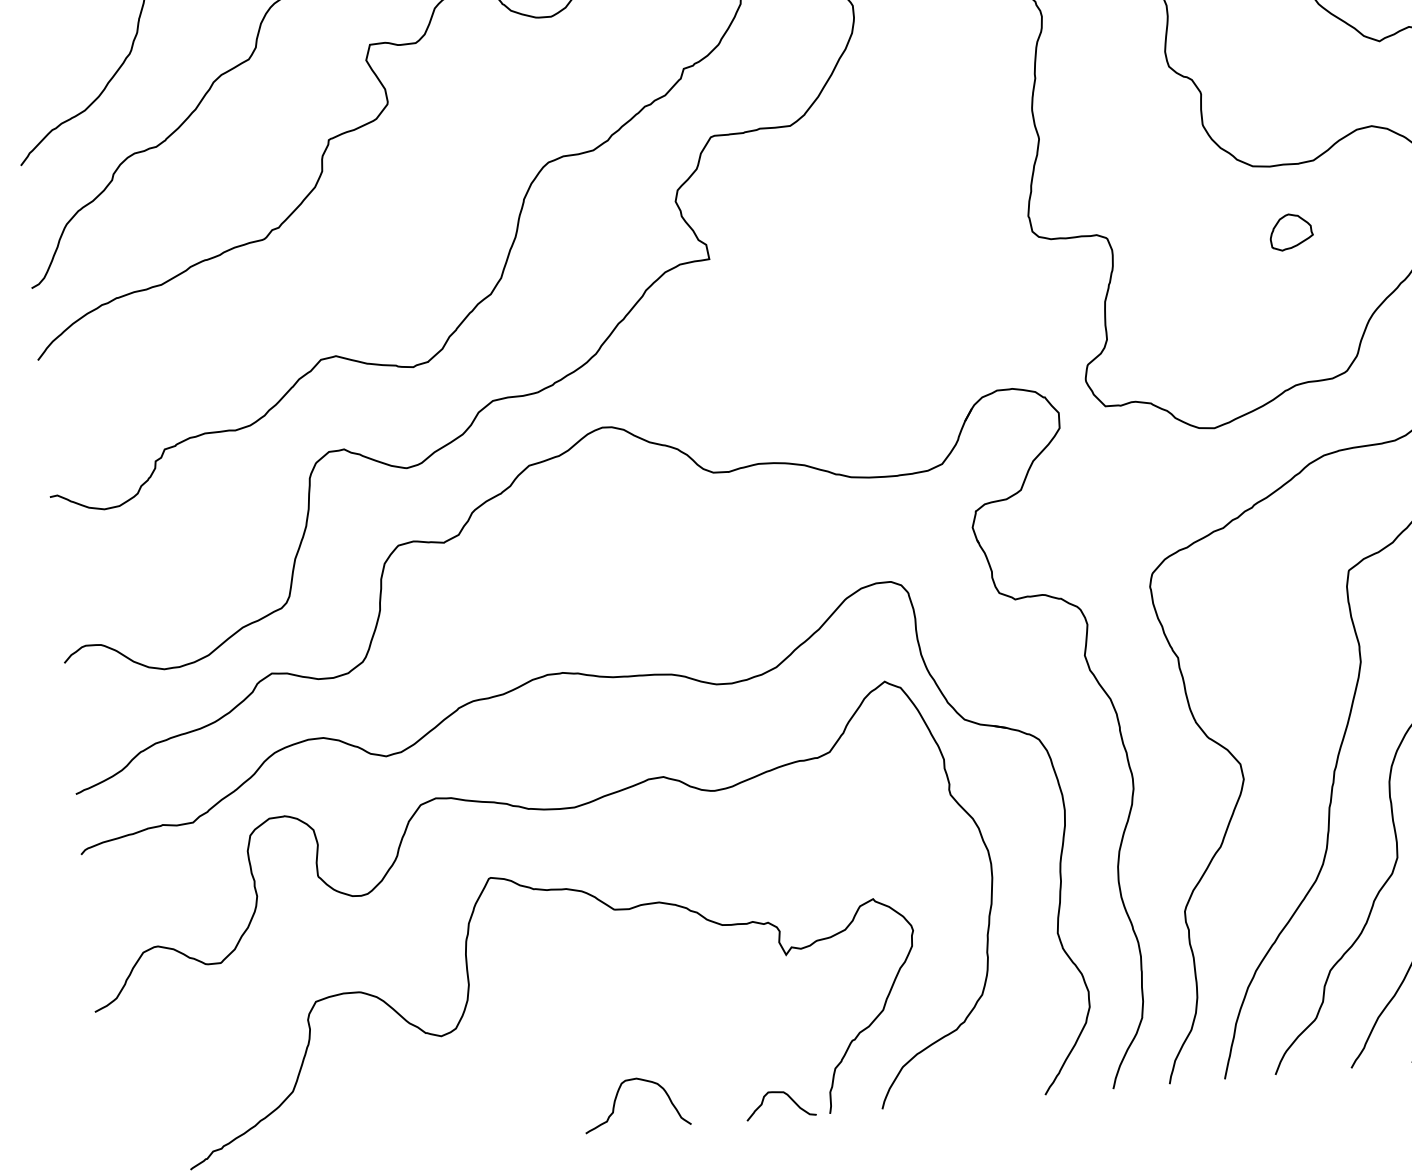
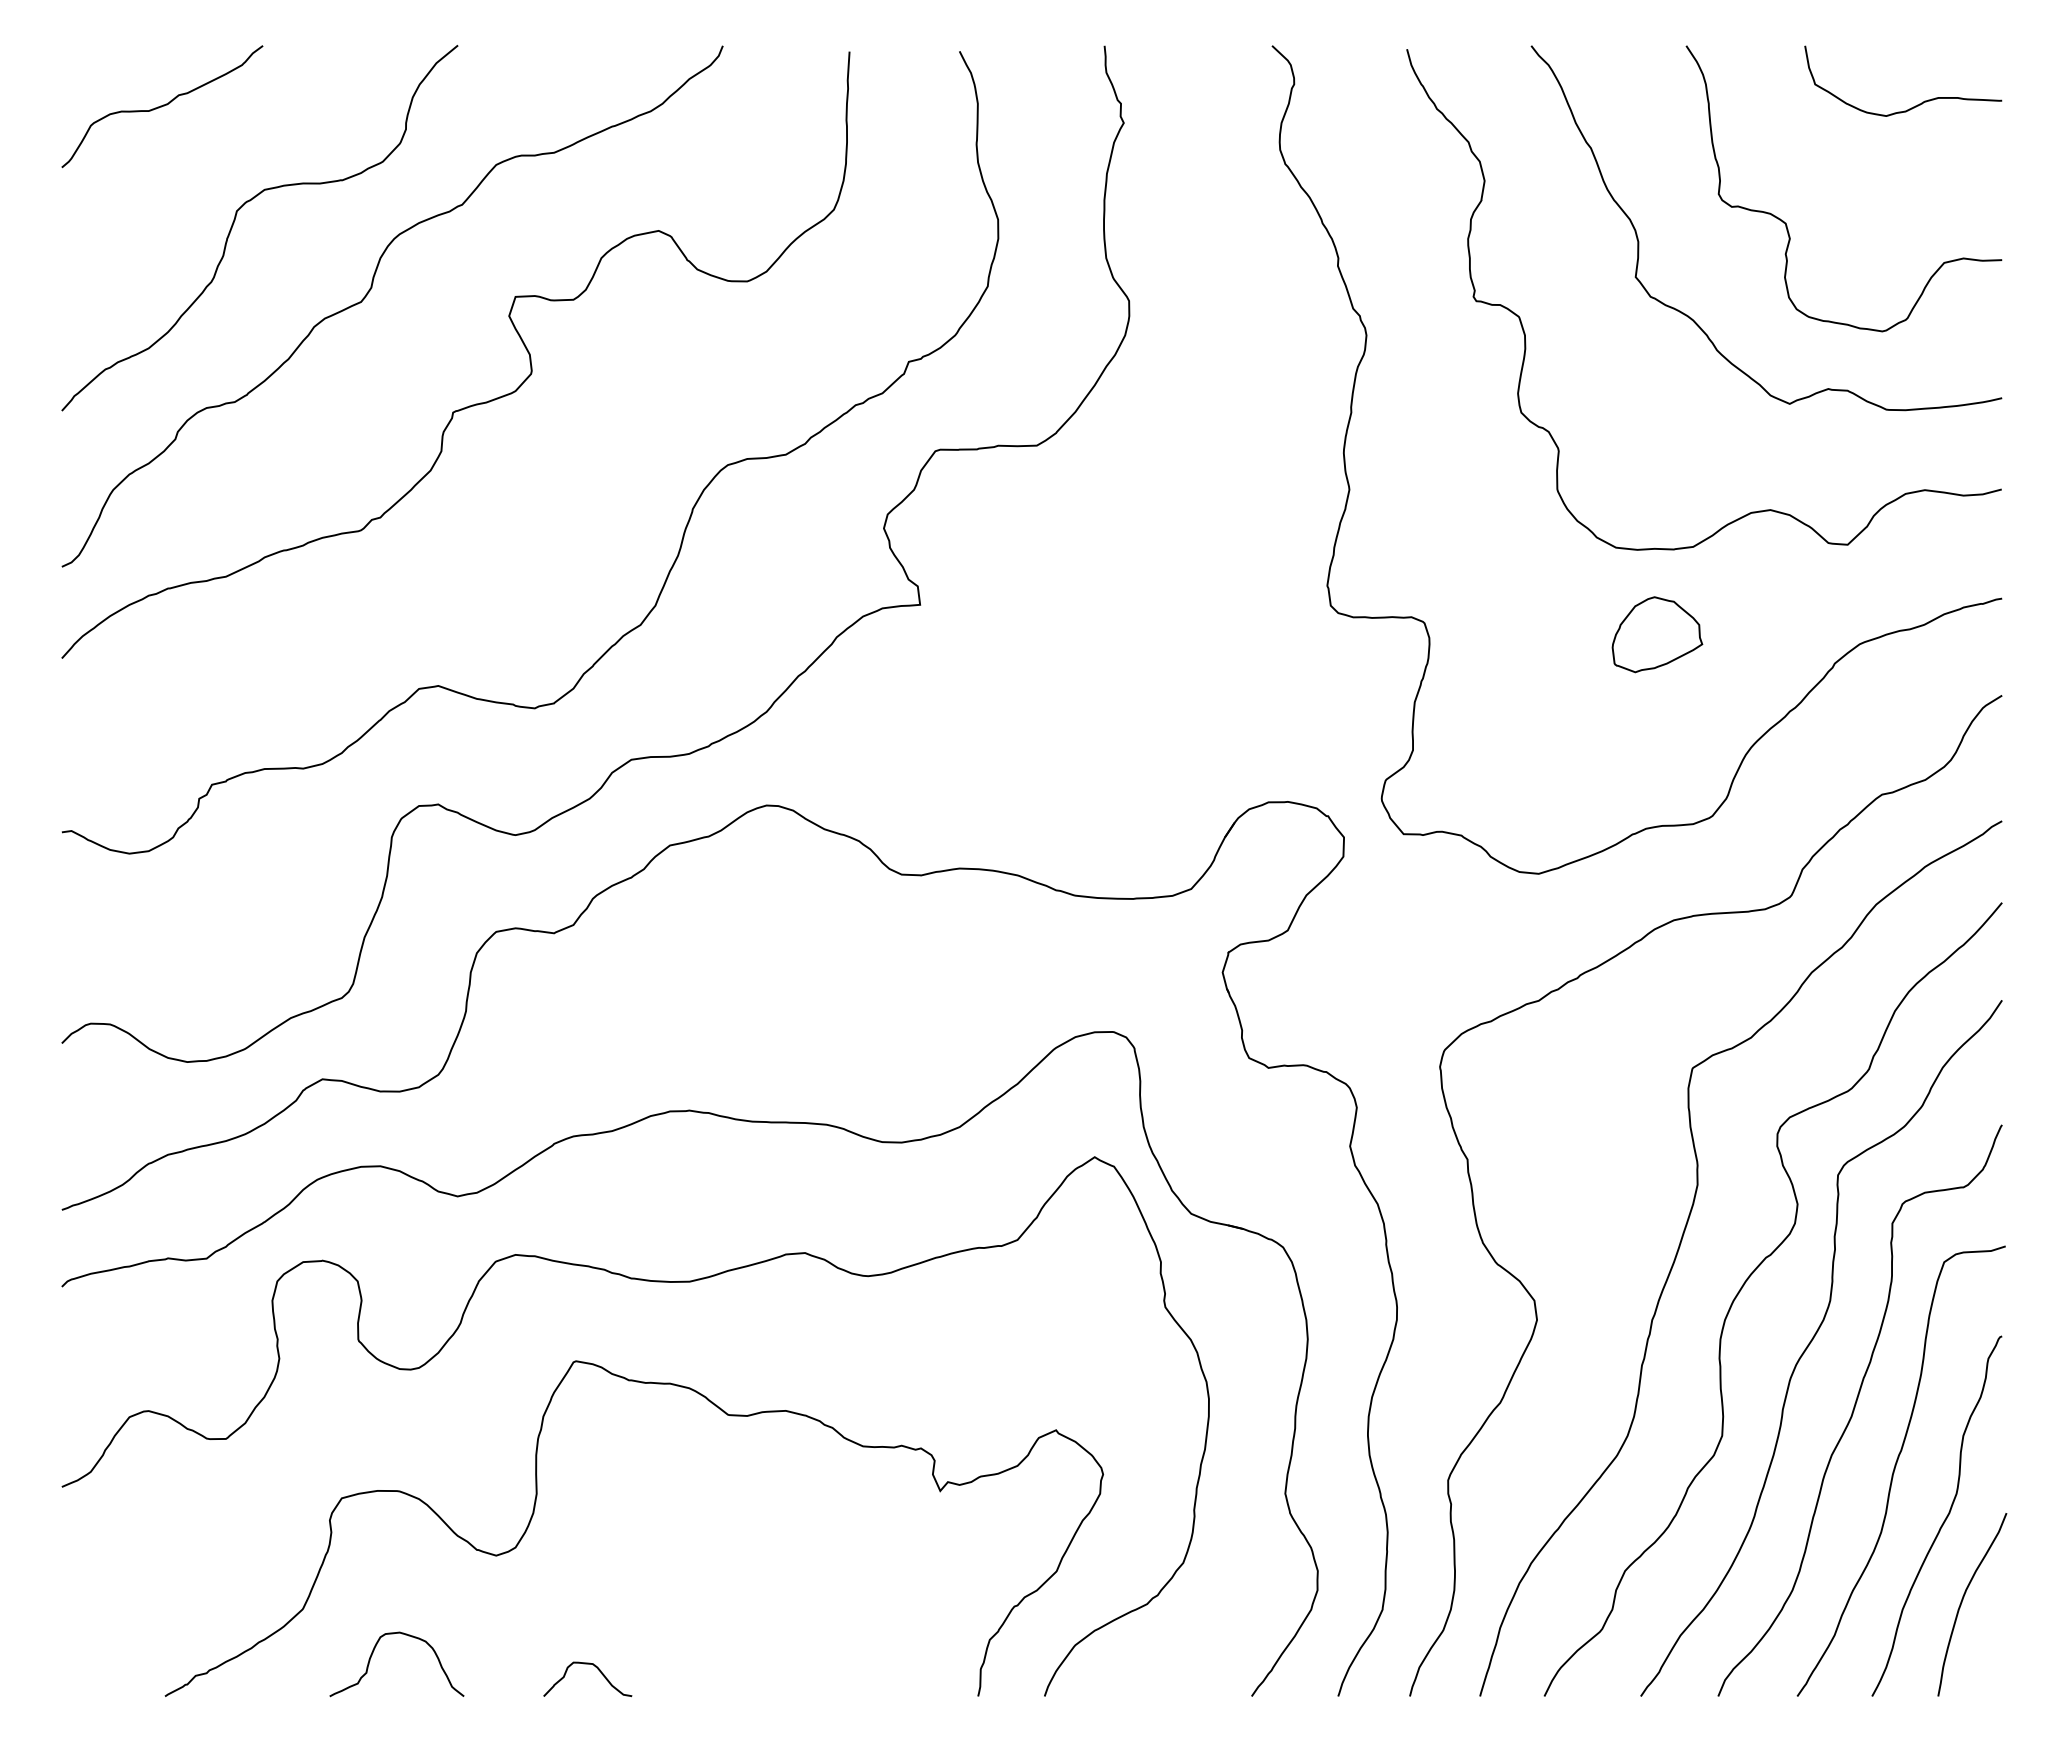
part: (1291, 231) -> (1657, 634), size x1.67
curve: (617, 1096) -> (373, 1653), moved
curve: (787, 1096) -> (597, 1669), moved

